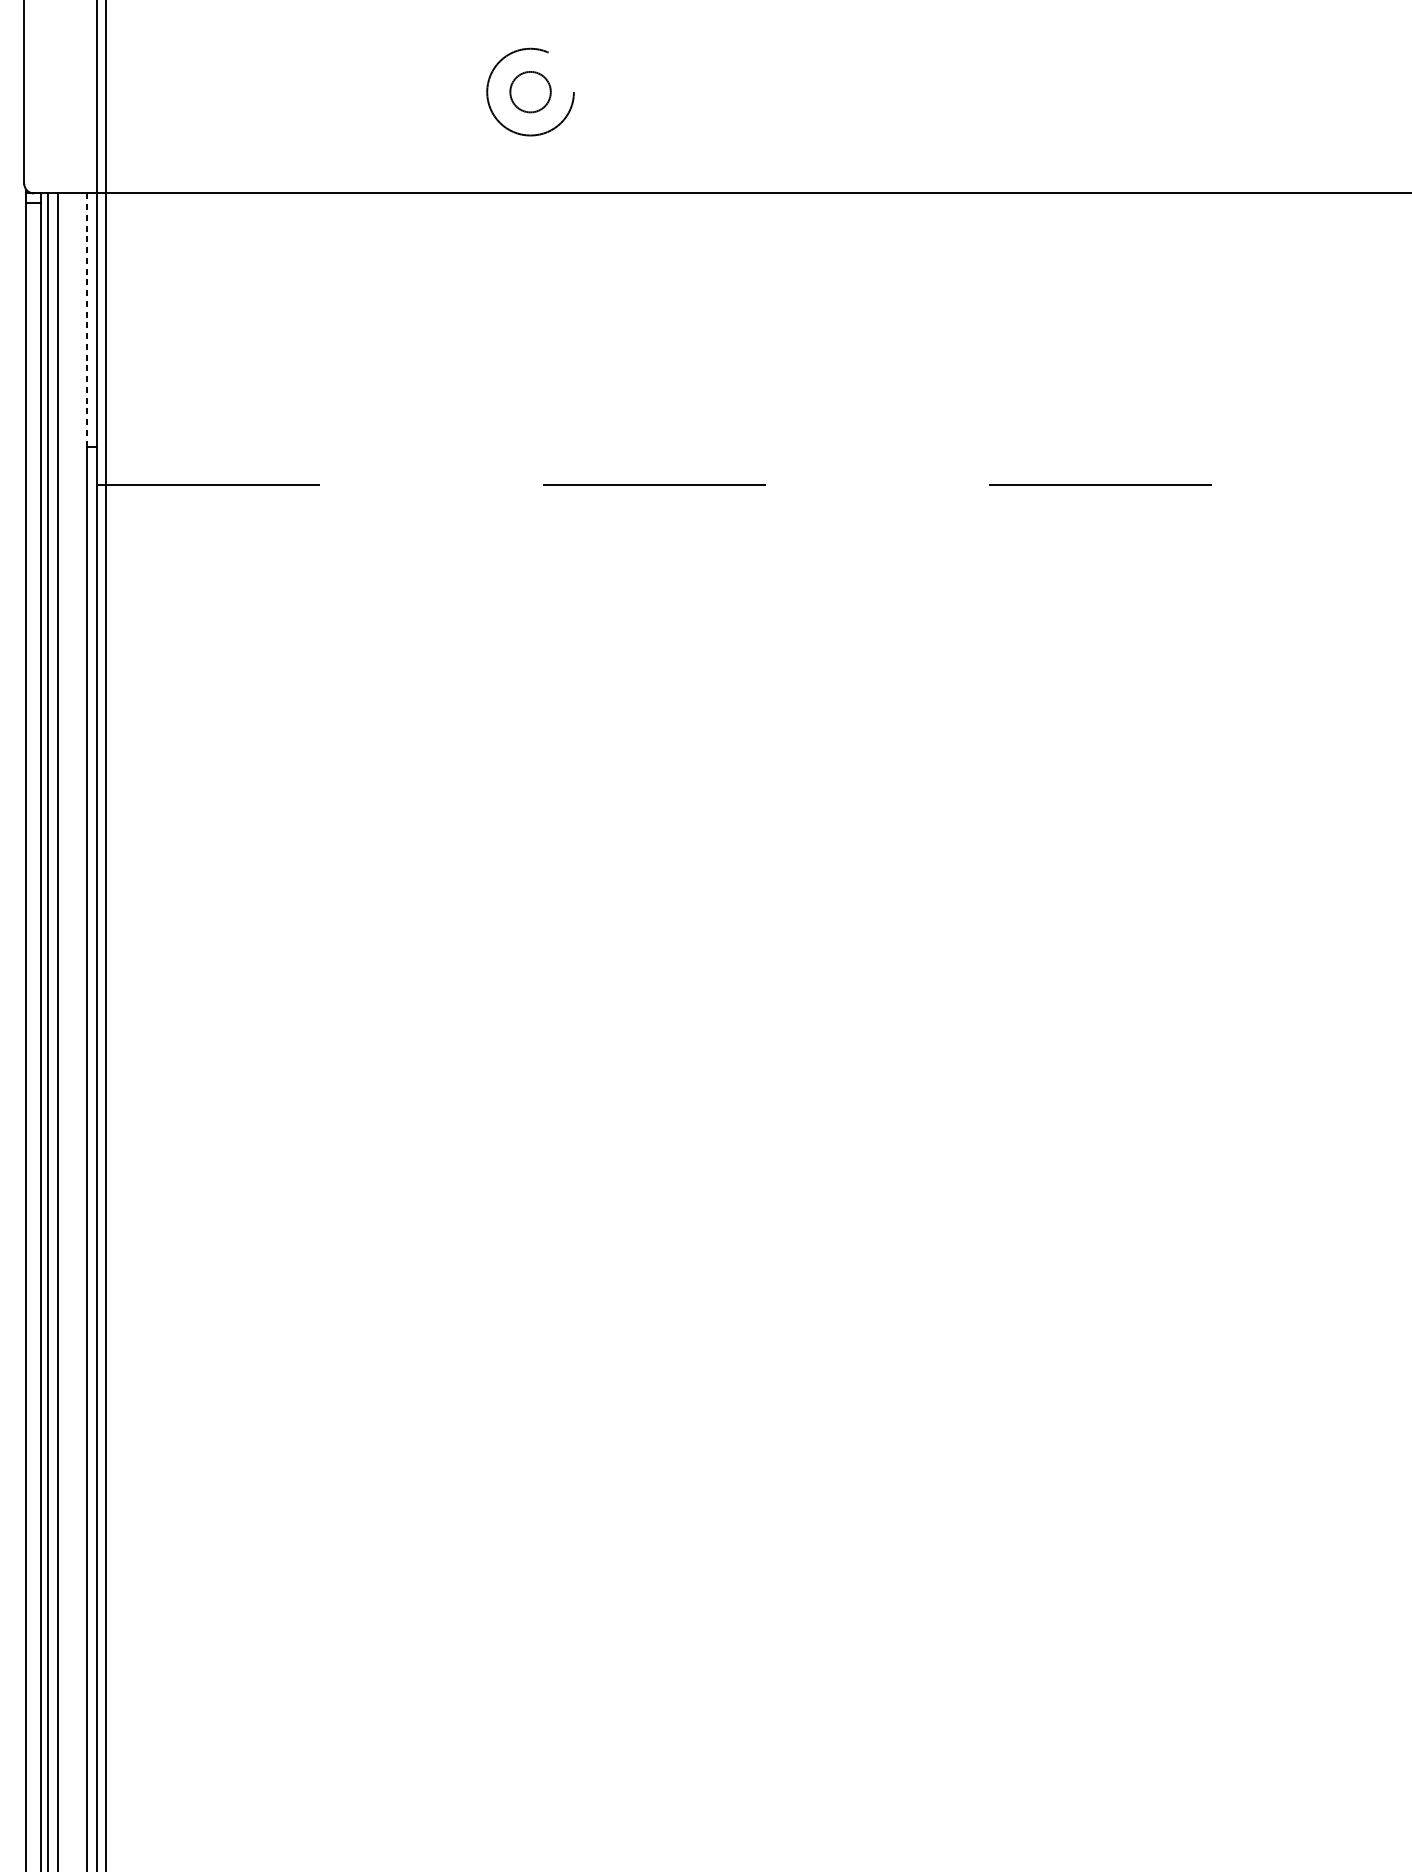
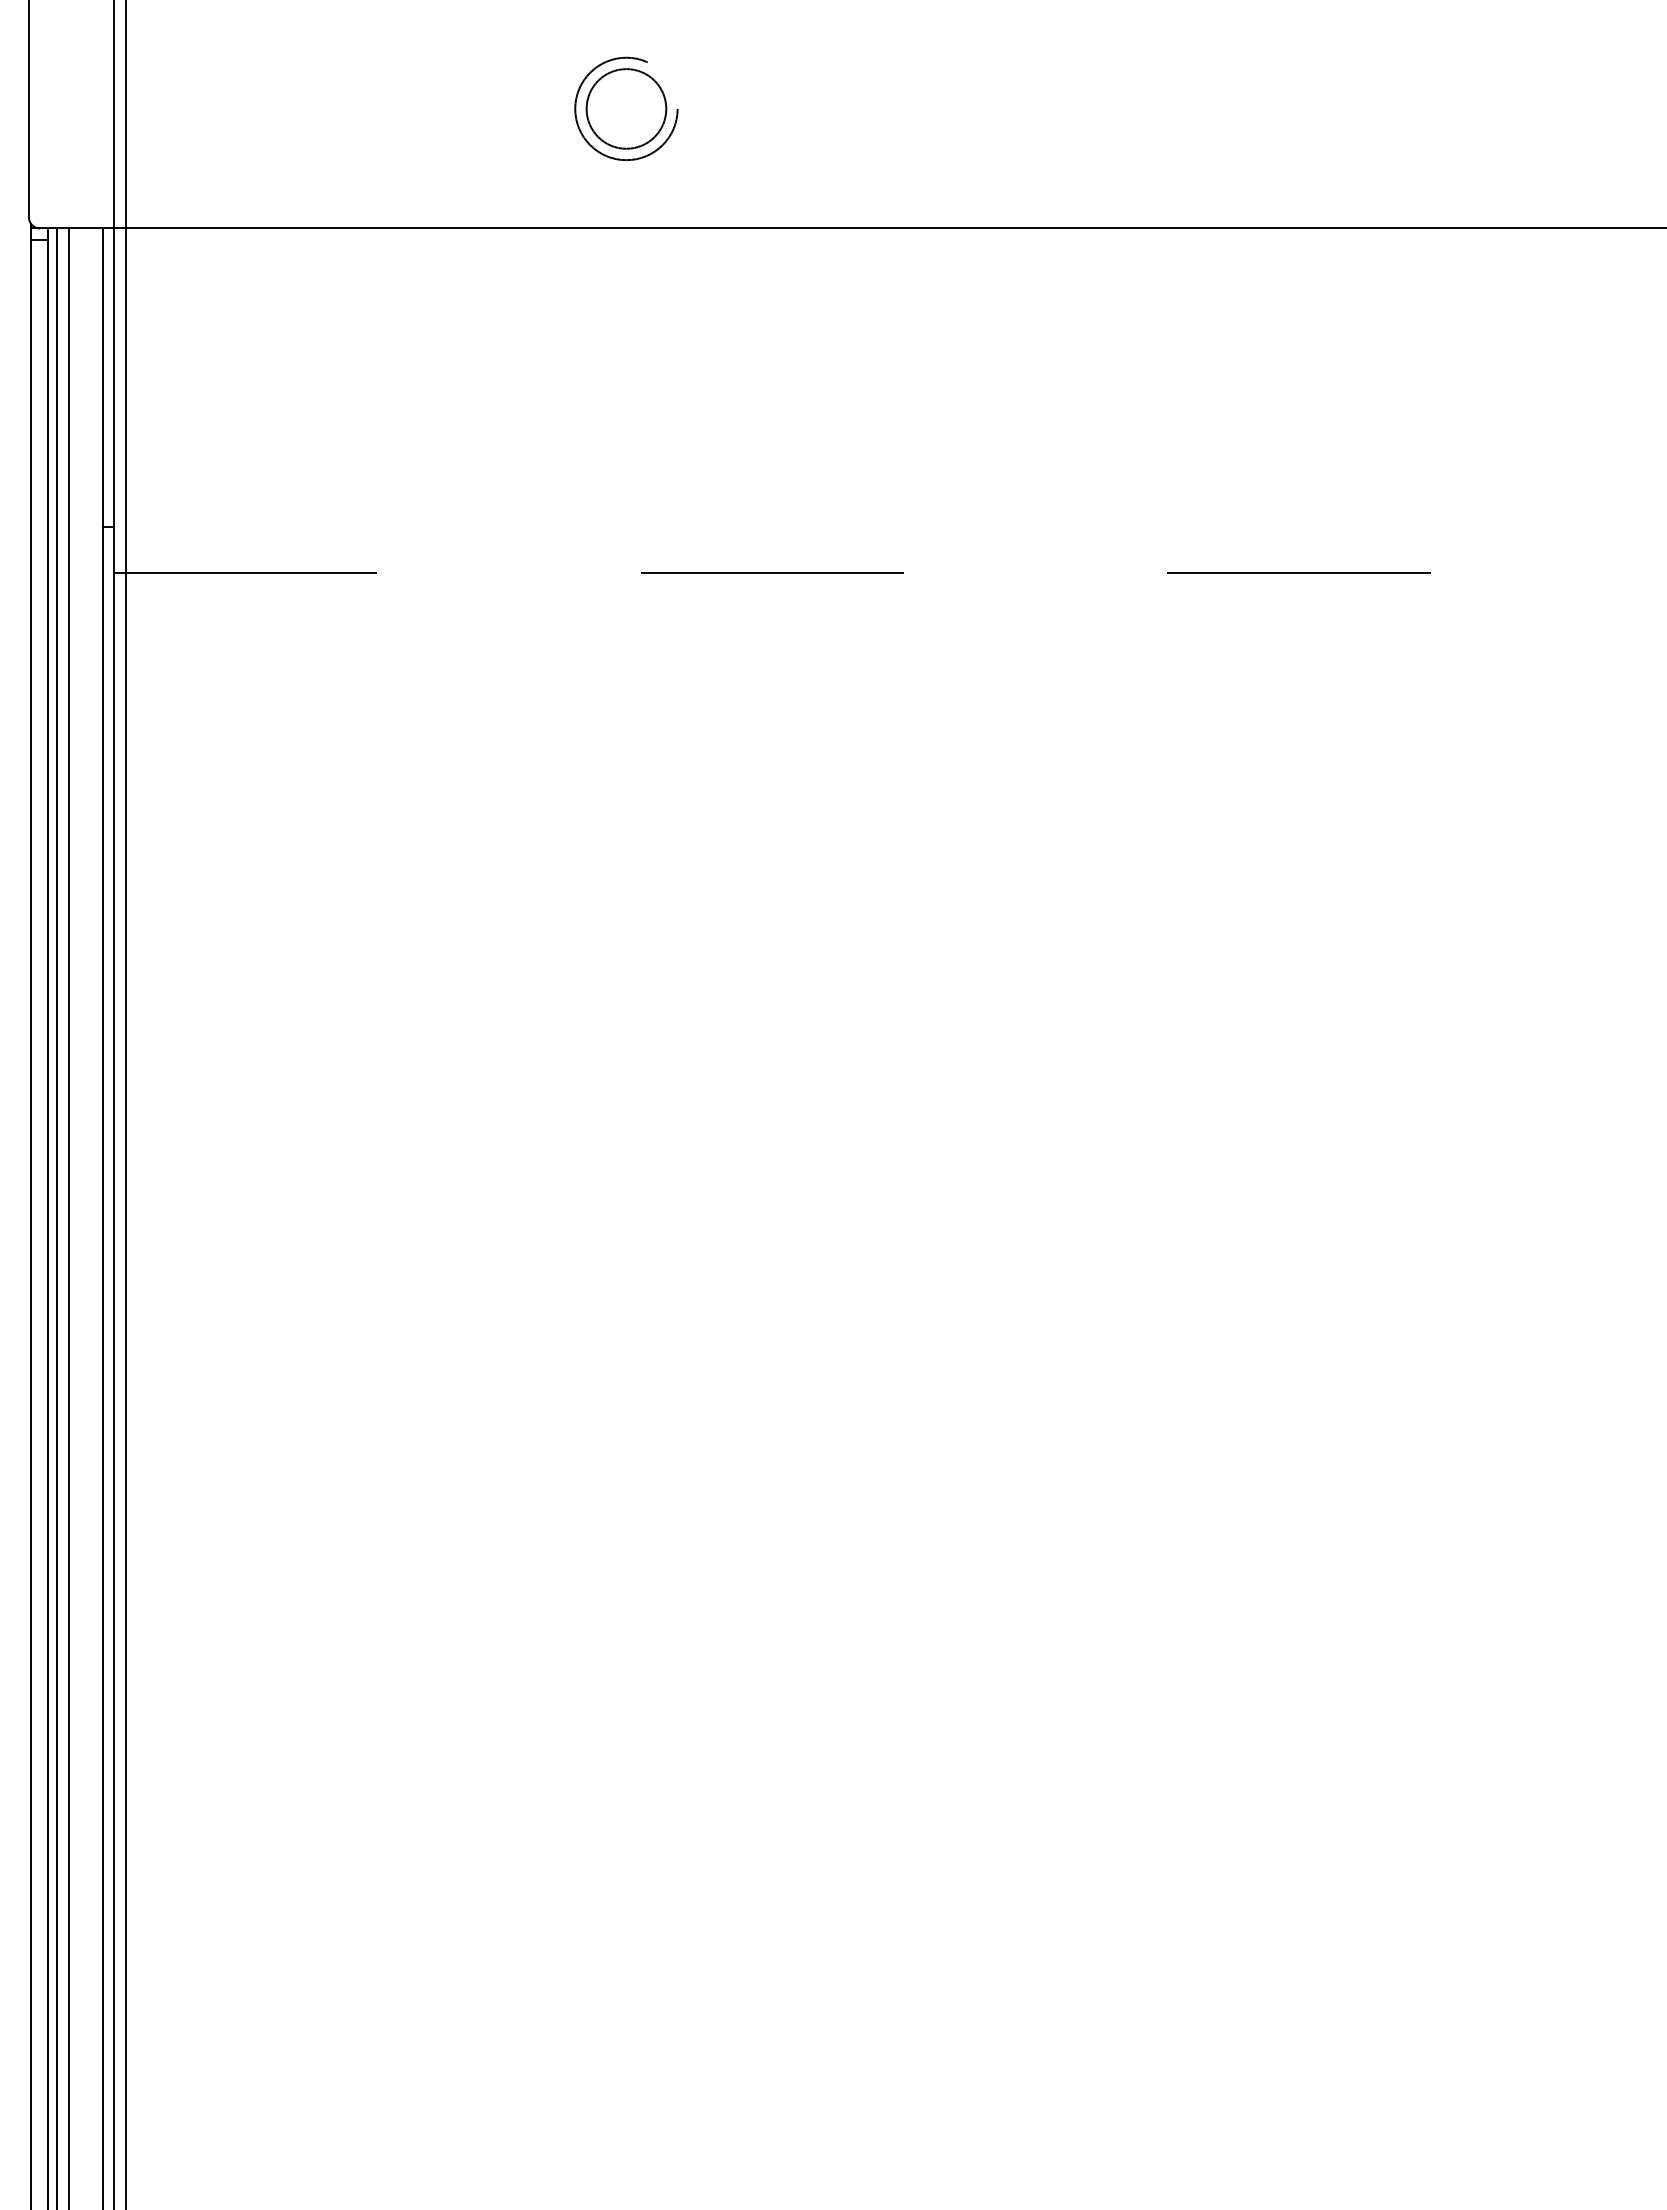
circle: (530, 91) -> (626, 108), size x1.67
line: (87, 319) -> (103, 377), dashed -> solid

